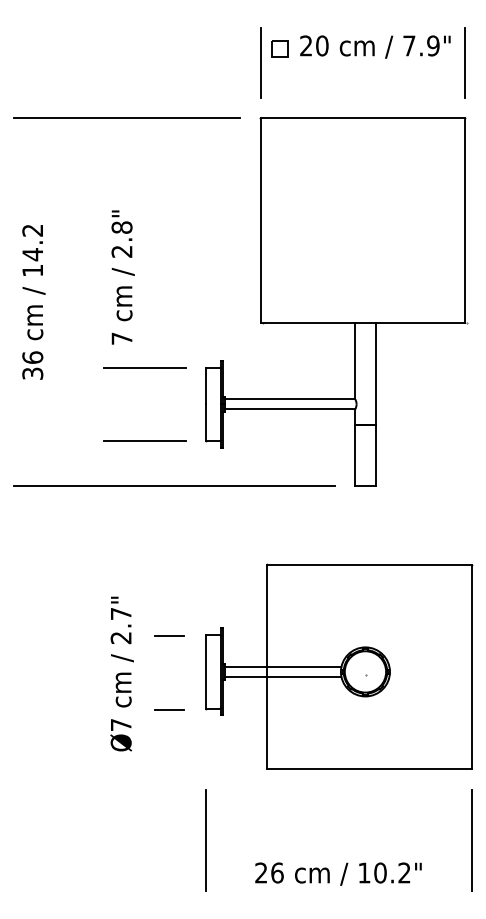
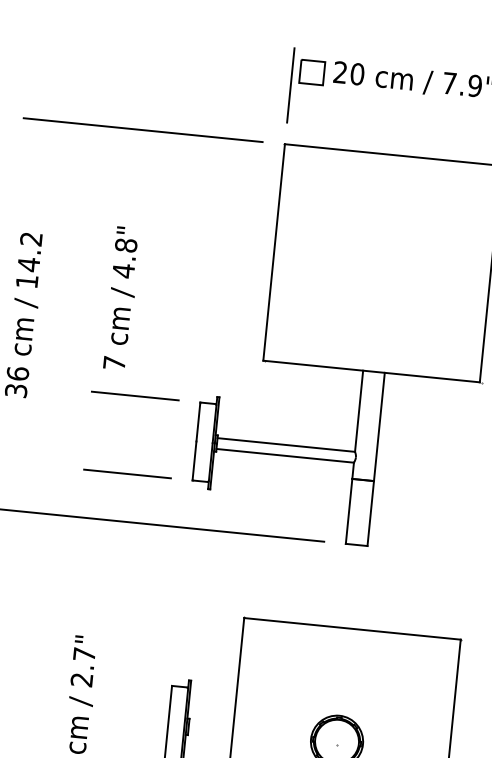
part: (279, 48) -> (311, 72), size x1.4
text: (121, 251) -> (123, 270), 2.8" -> 4.8"
line: (169, 636) -> (133, 683), removed
line: (283, 666) -> (250, 727), removed
line: (283, 677) -> (249, 738), removed

